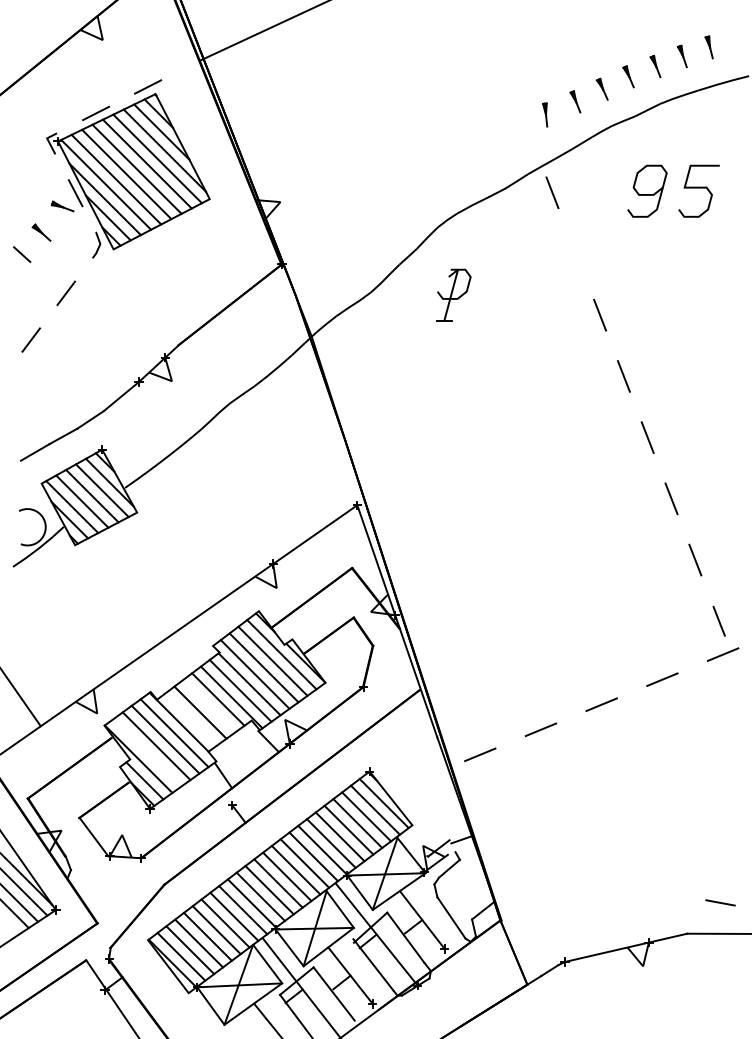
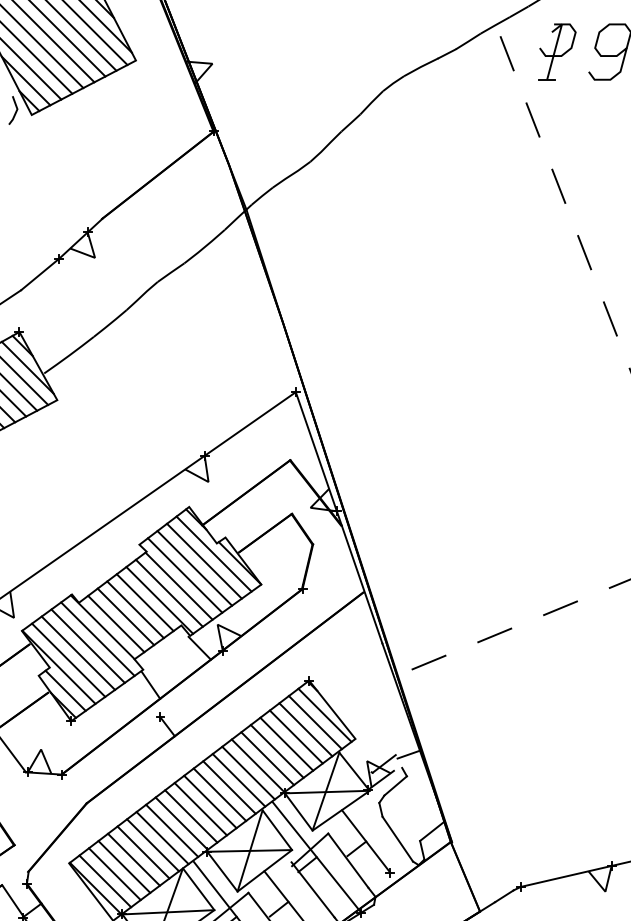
line: (576, 253) -> (533, 119), added
part: (453, 294) -> (557, 51), moved
line: (209, 705) -> (135, 609), added
line: (191, 719) -> (116, 624), added
line: (147, 752) -> (68, 660), added

